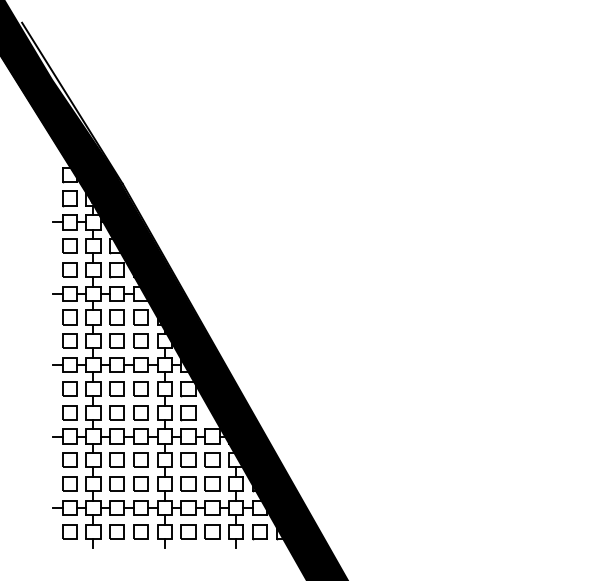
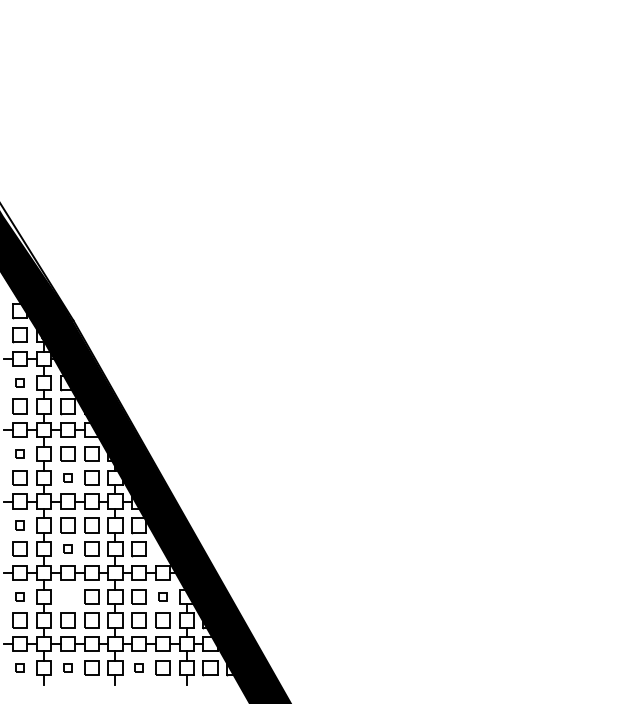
part: (68, 246) -> (19, 382), size x0.6
part: (68, 317) -> (19, 453), size x0.6
part: (116, 341) -> (67, 477), size x0.6
part: (68, 389) -> (19, 525), size x0.6
part: (116, 412) -> (67, 548), size x0.6
part: (68, 460) -> (19, 596), size x0.6
part: (116, 460) -> (67, 596), removed
part: (211, 460) -> (162, 596), size x0.6
part: (68, 531) -> (19, 667), size x0.6
part: (116, 531) -> (67, 667), size x0.6
part: (187, 531) -> (138, 667), size x0.6

